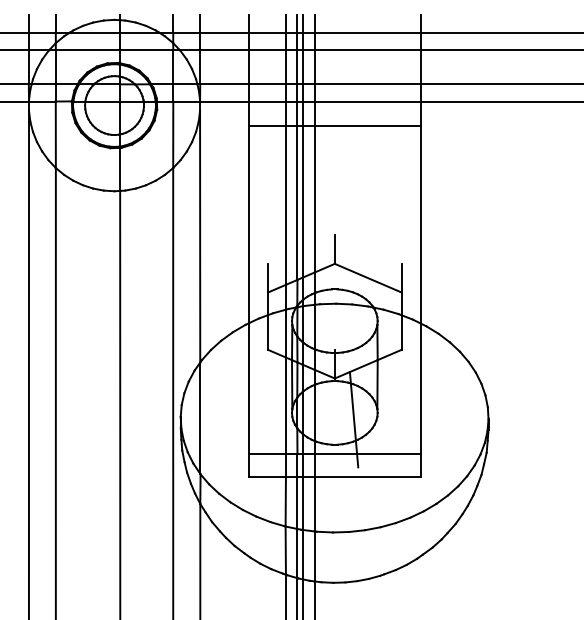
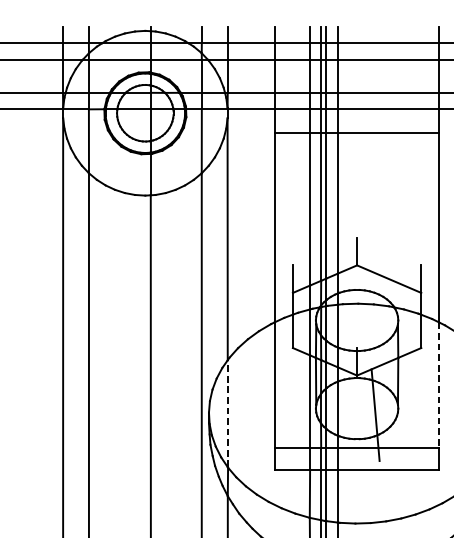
line: (420, 389) -> (439, 386), solid -> dashed
line: (200, 418) -> (227, 414), solid -> dashed

